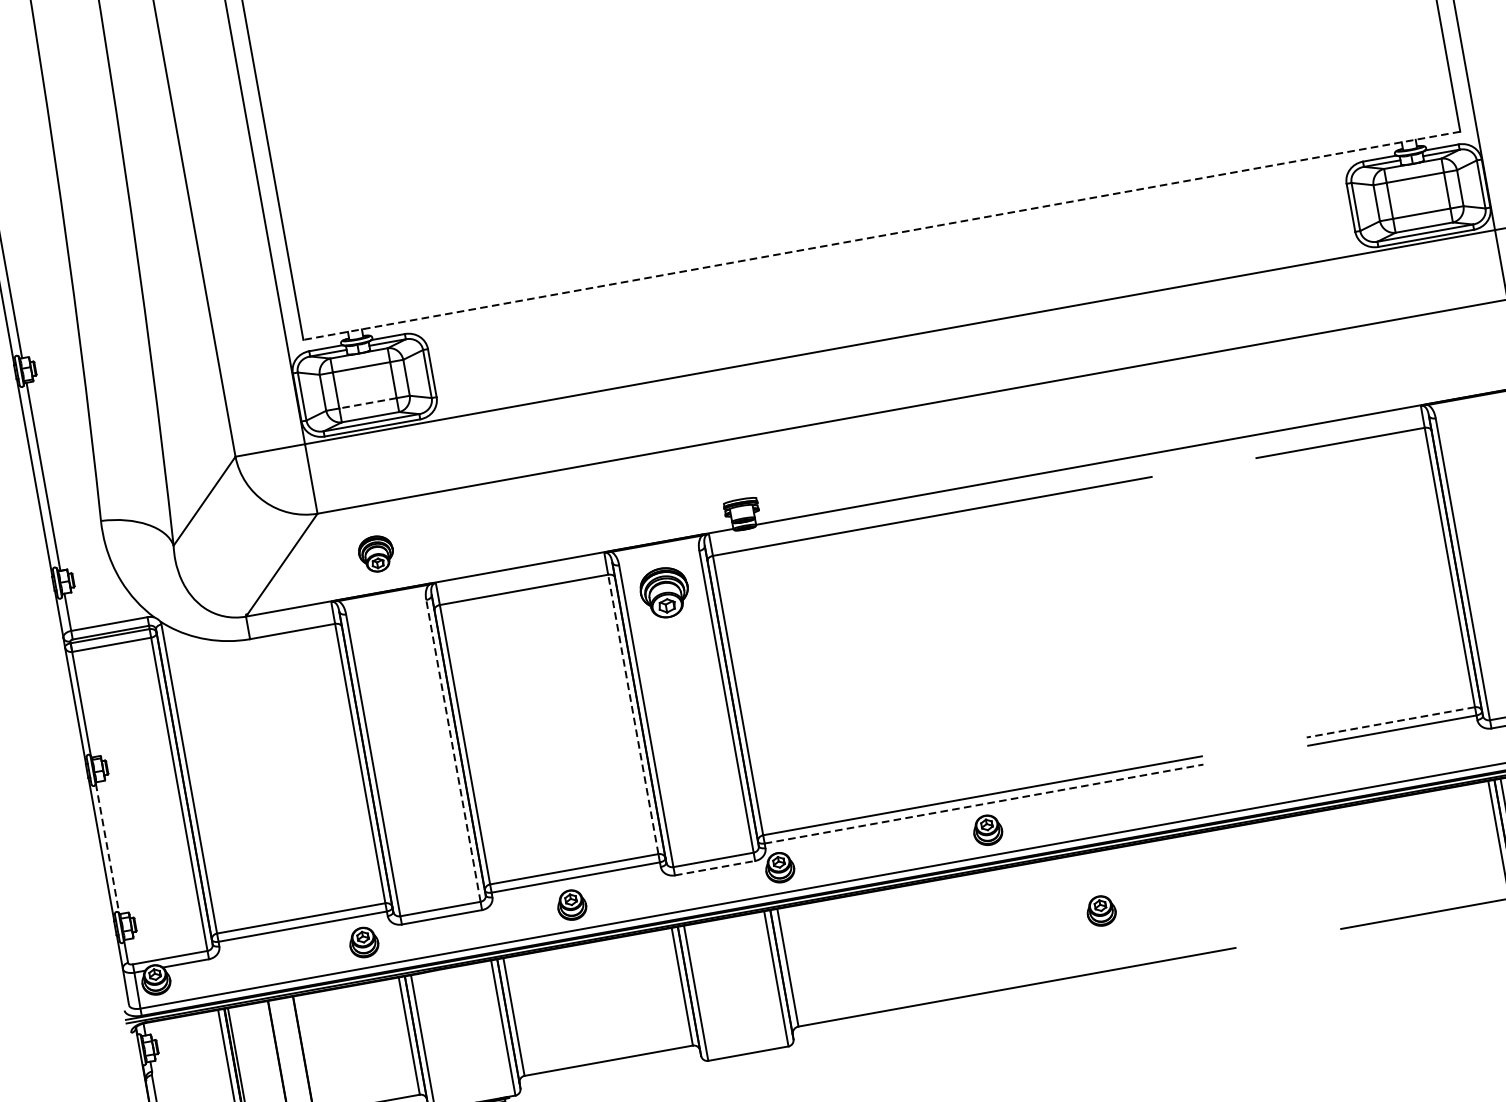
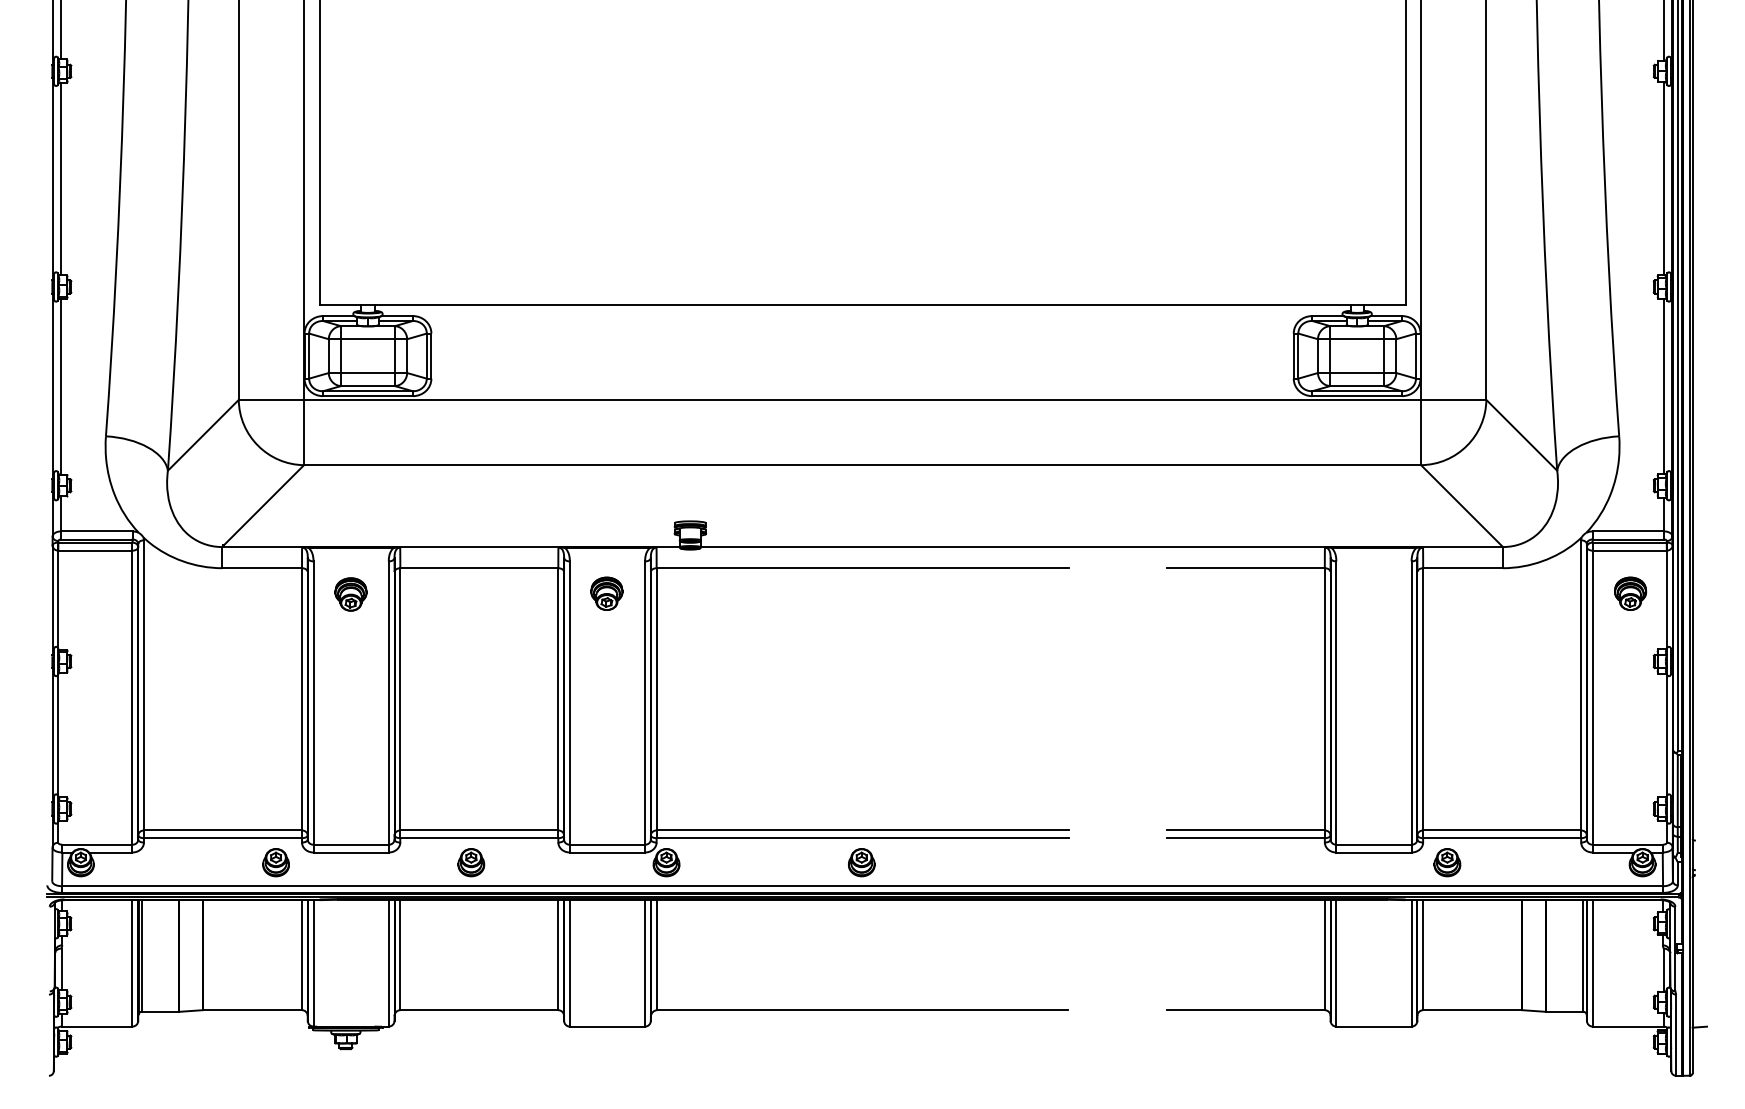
line: (881, 235) -> (862, 304), dashed -> solid
line: (367, 403) -> (367, 373), dashed -> solid
part: (375, 554) -> (350, 594), moved
part: (664, 592) -> (606, 593), size x0.71
line: (633, 713) -> (558, 698), dashed -> solid
line: (1390, 722) -> (1245, 830), dashed -> solid
line: (453, 751) -> (388, 703), dashed -> solid
line: (984, 804) -> (862, 838), dashed -> solid
line: (107, 848) -> (58, 735), dashed -> solid
line: (715, 868) -> (607, 852), dashed -> solid
part: (1101, 910) -> (951, 954), removed

